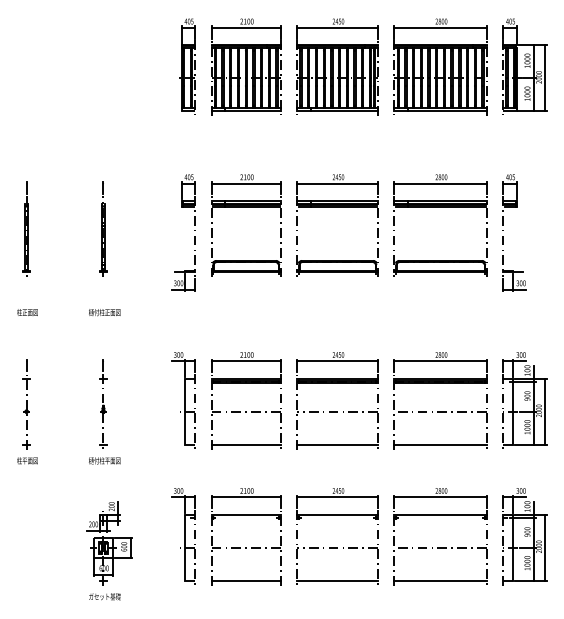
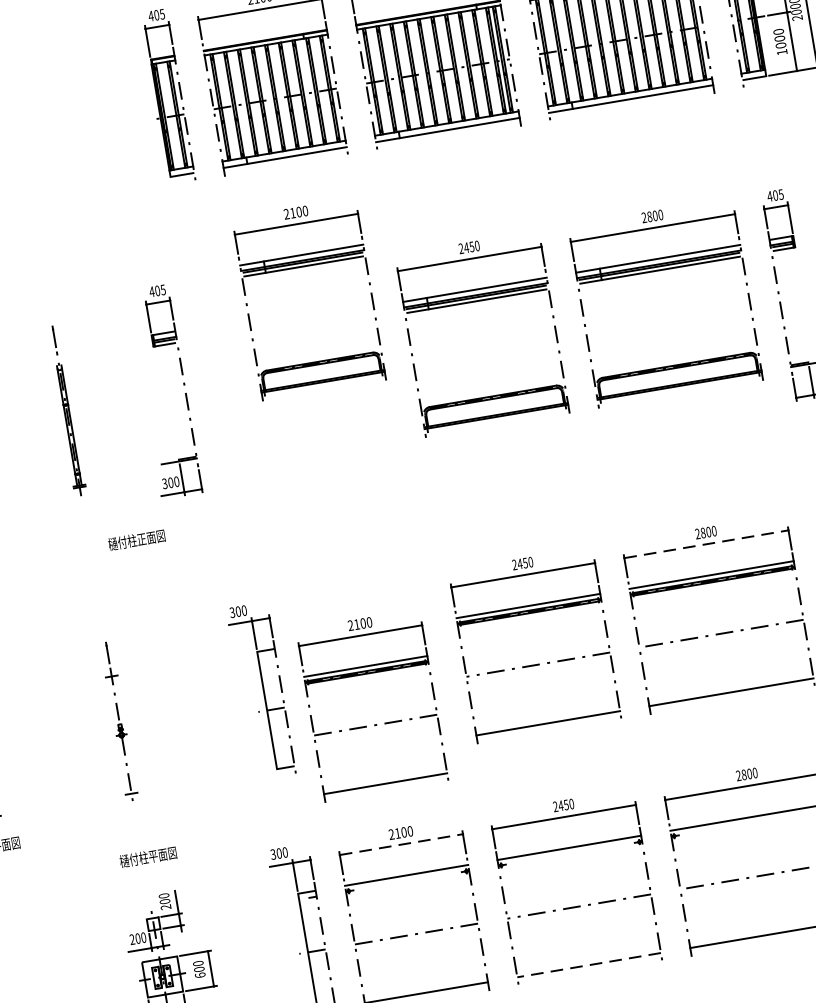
part: (246, 207) -> (304, 266), moved
part: (194, 230) -> (183, 383), moved
text: (104, 312) -> (136, 540), moved
line: (441, 361) -> (708, 544), solid -> dashed
part: (246, 411) -> (376, 724), moved
text: (104, 460) -> (147, 856), moved
line: (246, 497) -> (402, 844), solid -> dashed
line: (337, 580) -> (588, 965), solid -> dashed

